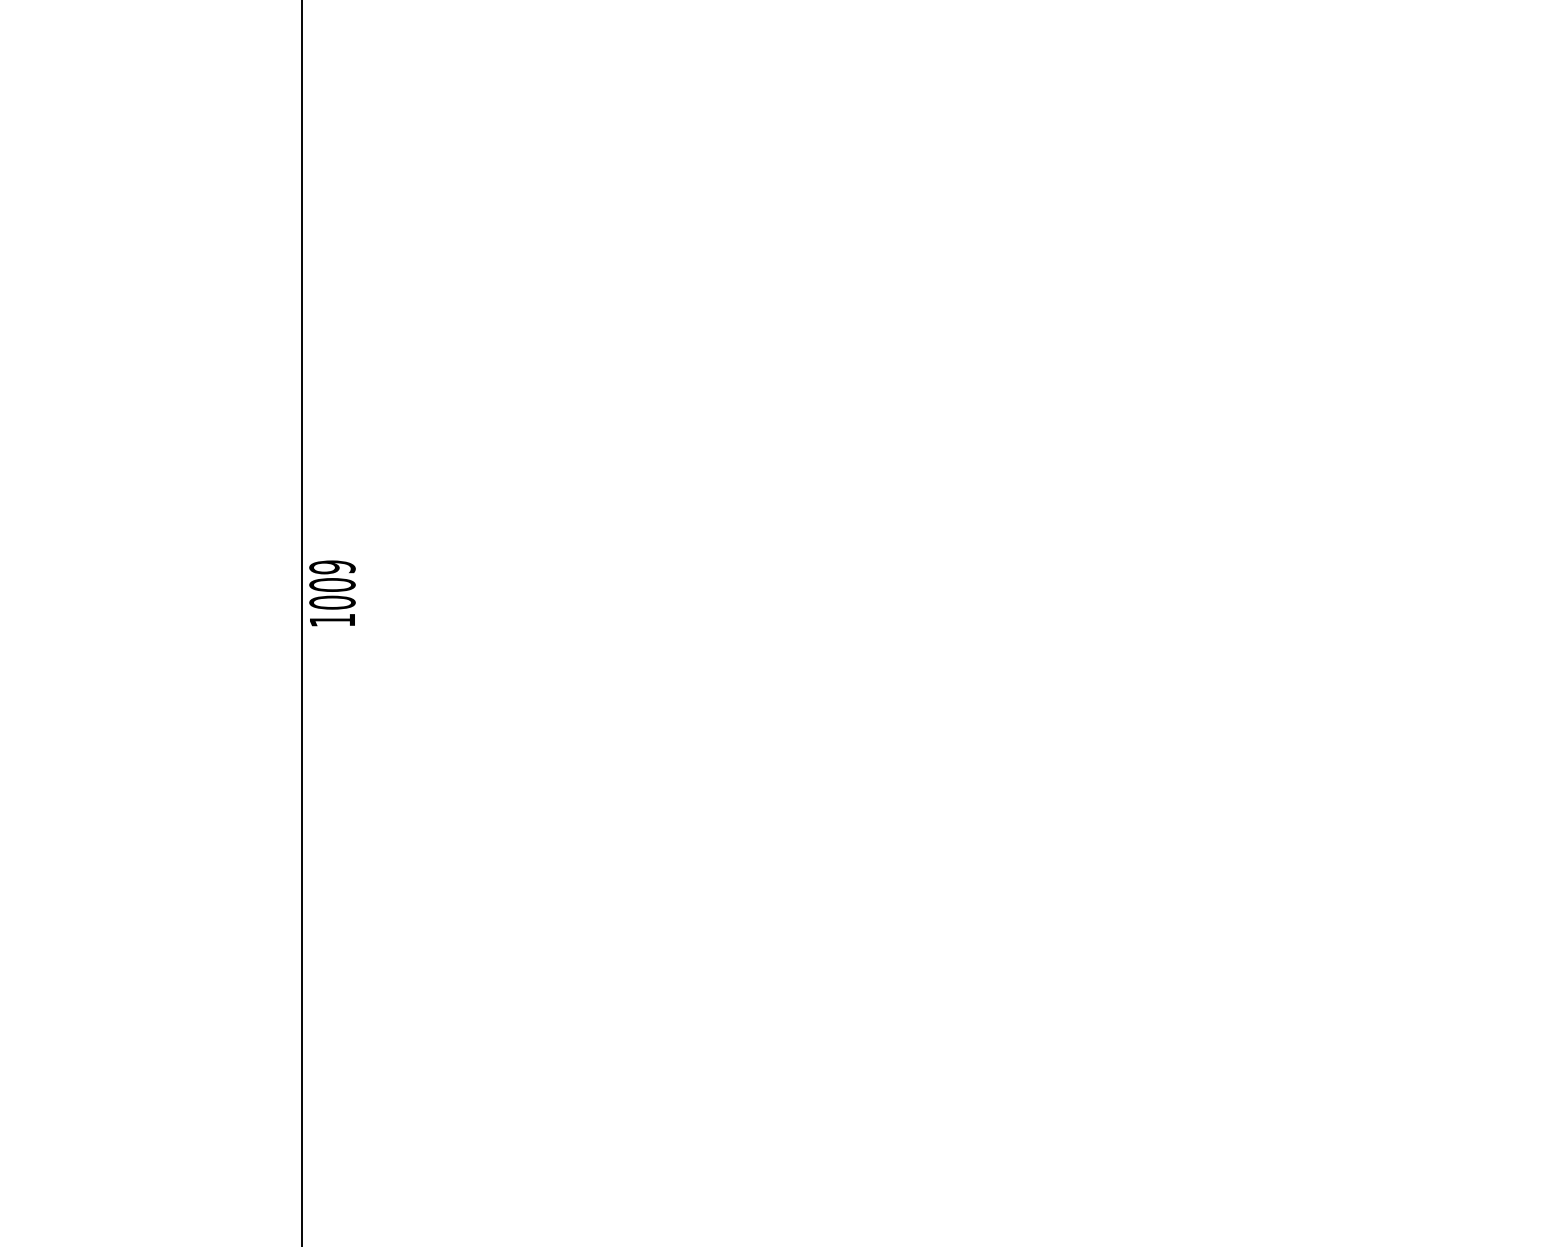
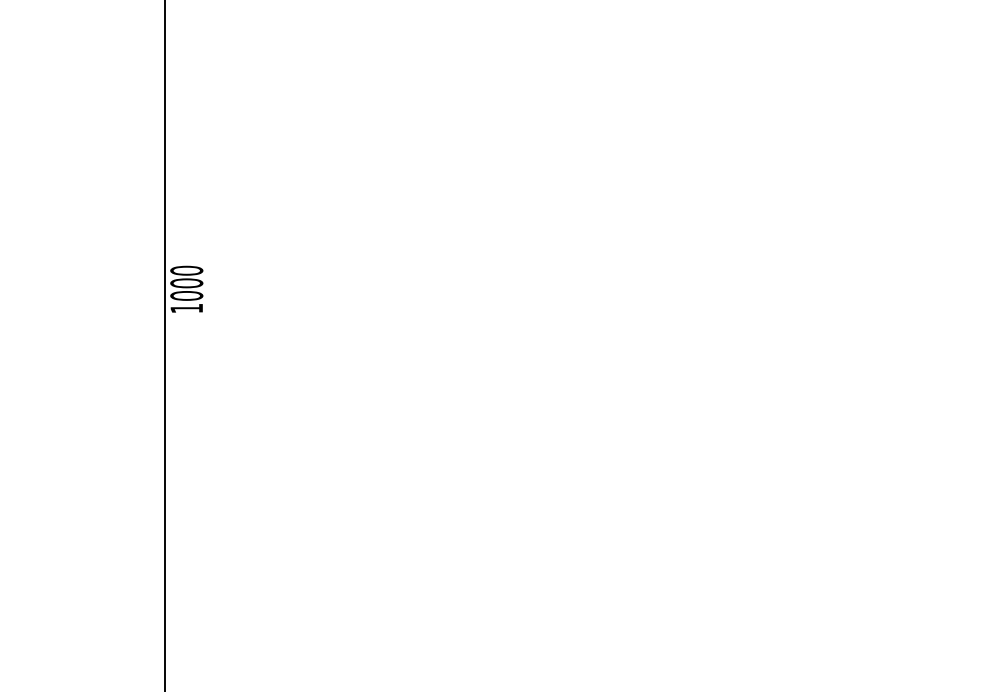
text: (332, 567) -> (186, 270), 1009 -> 1000

